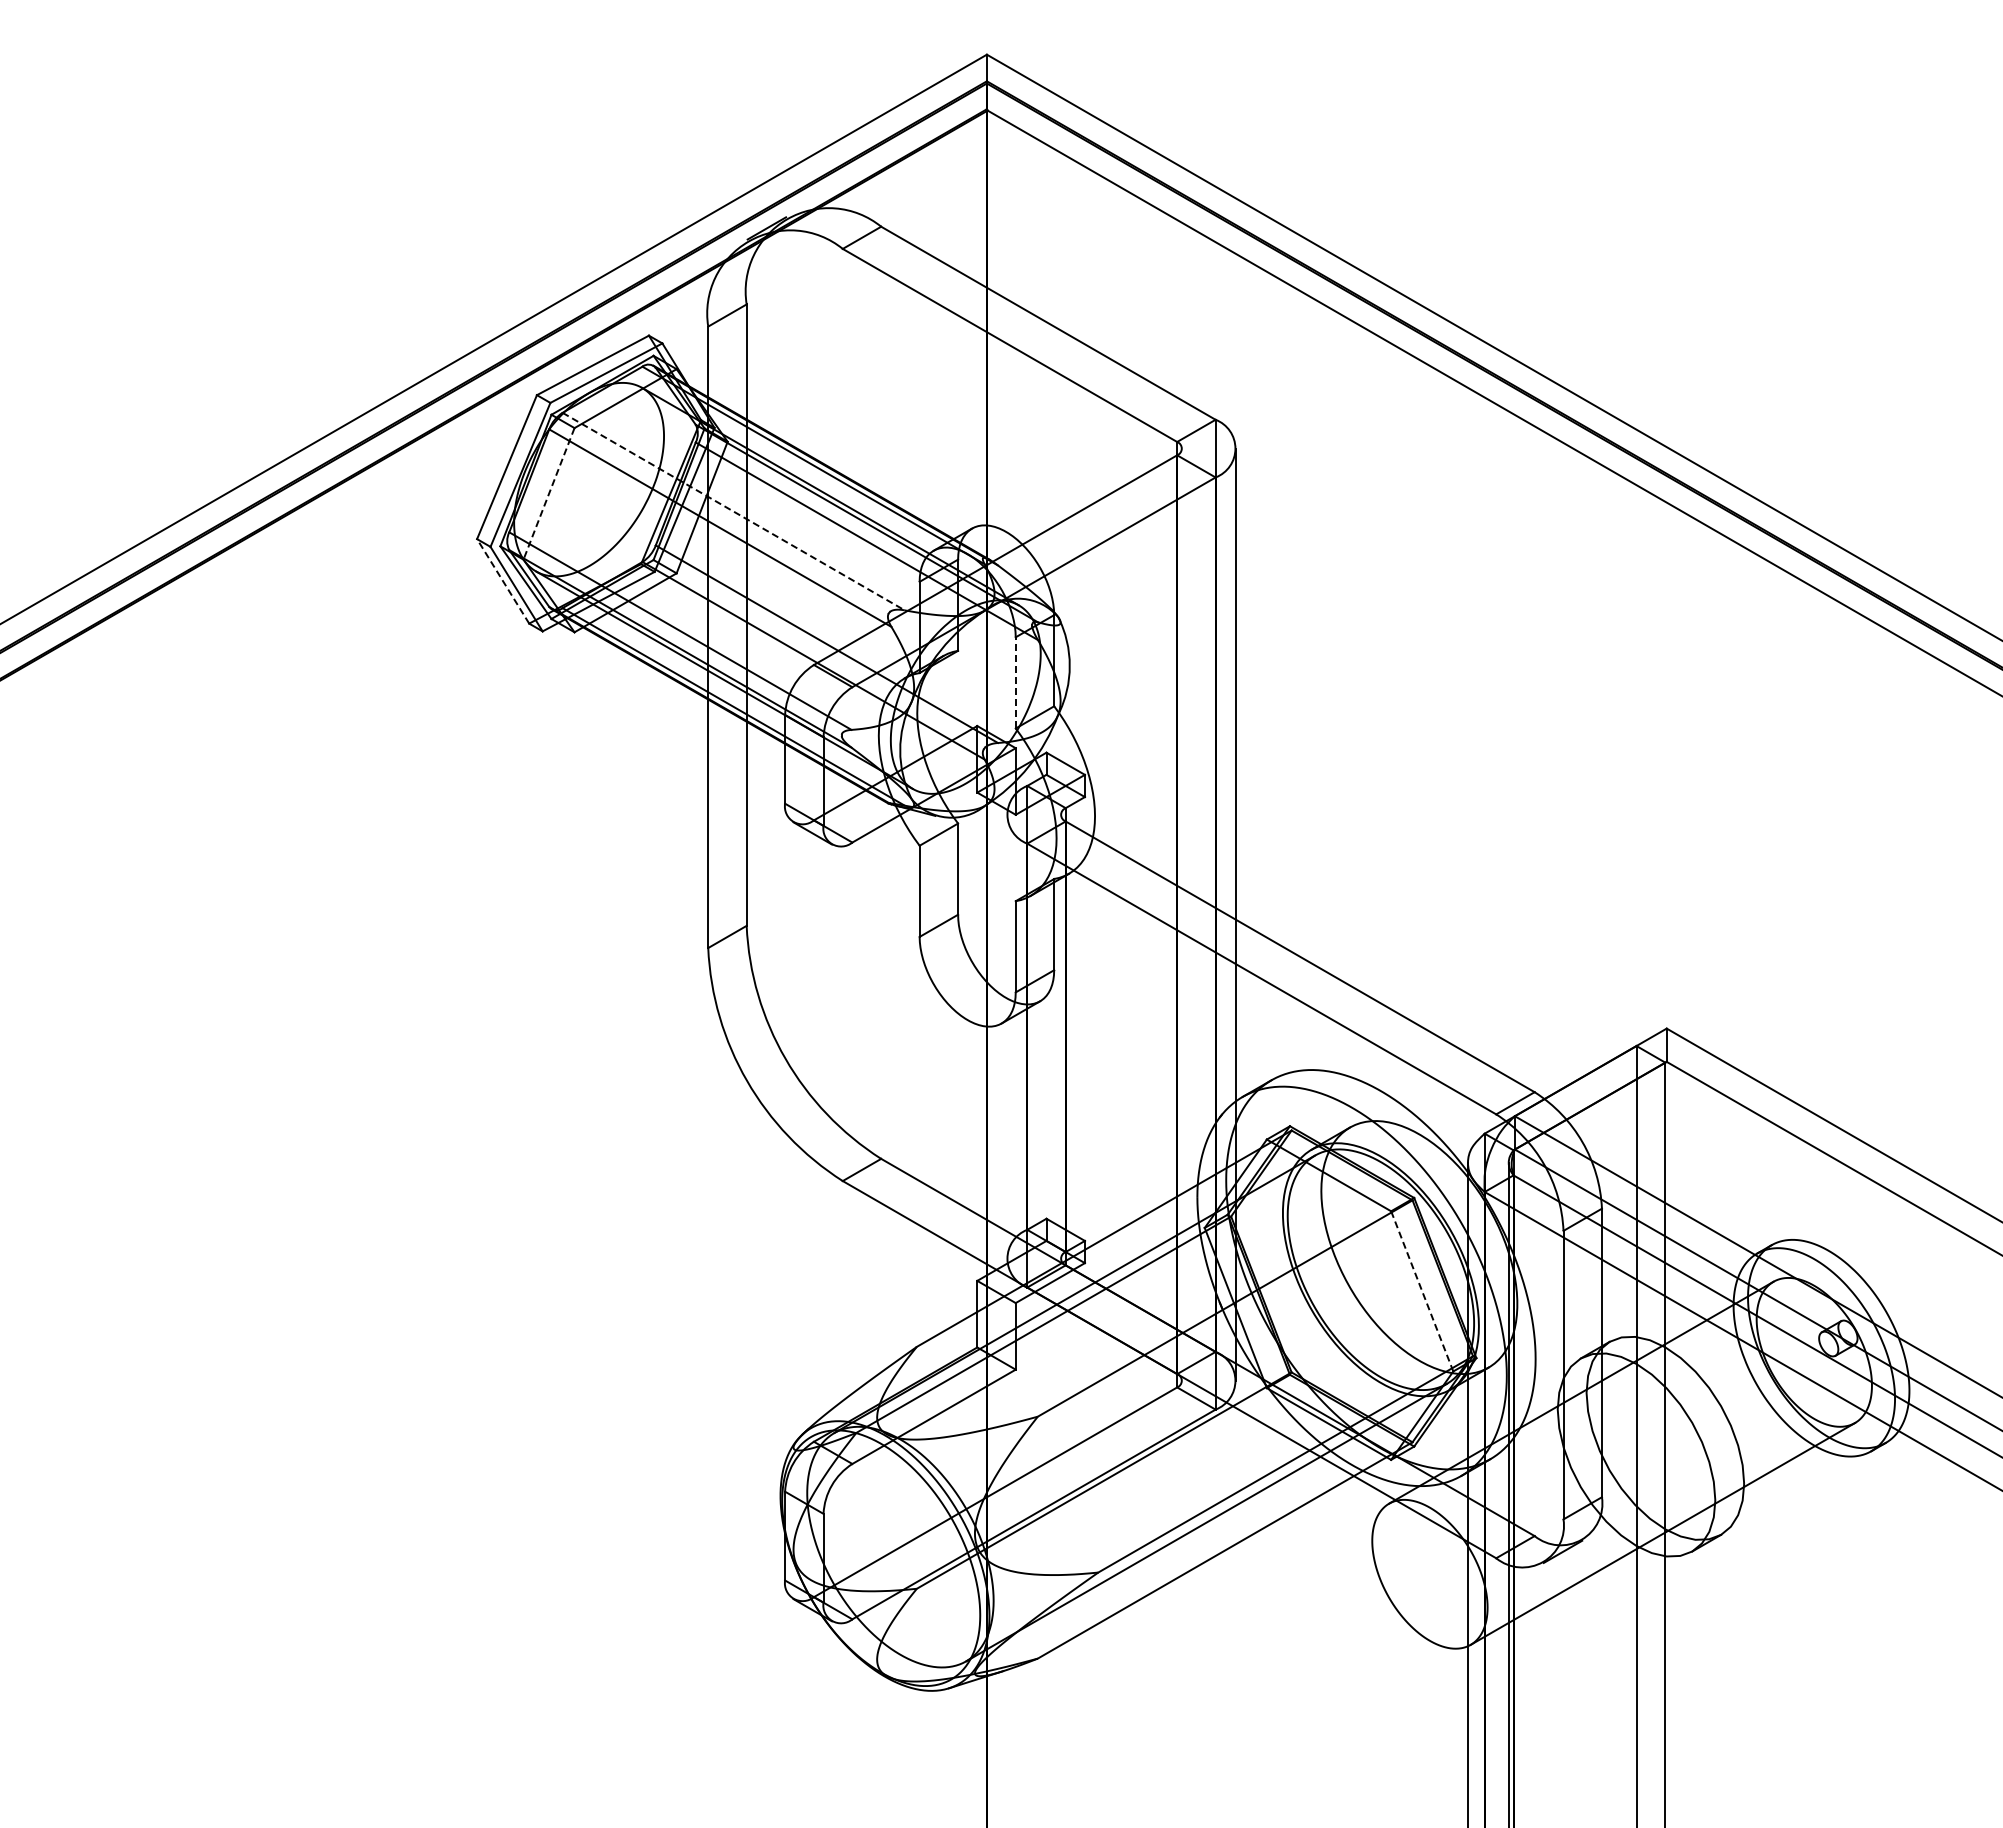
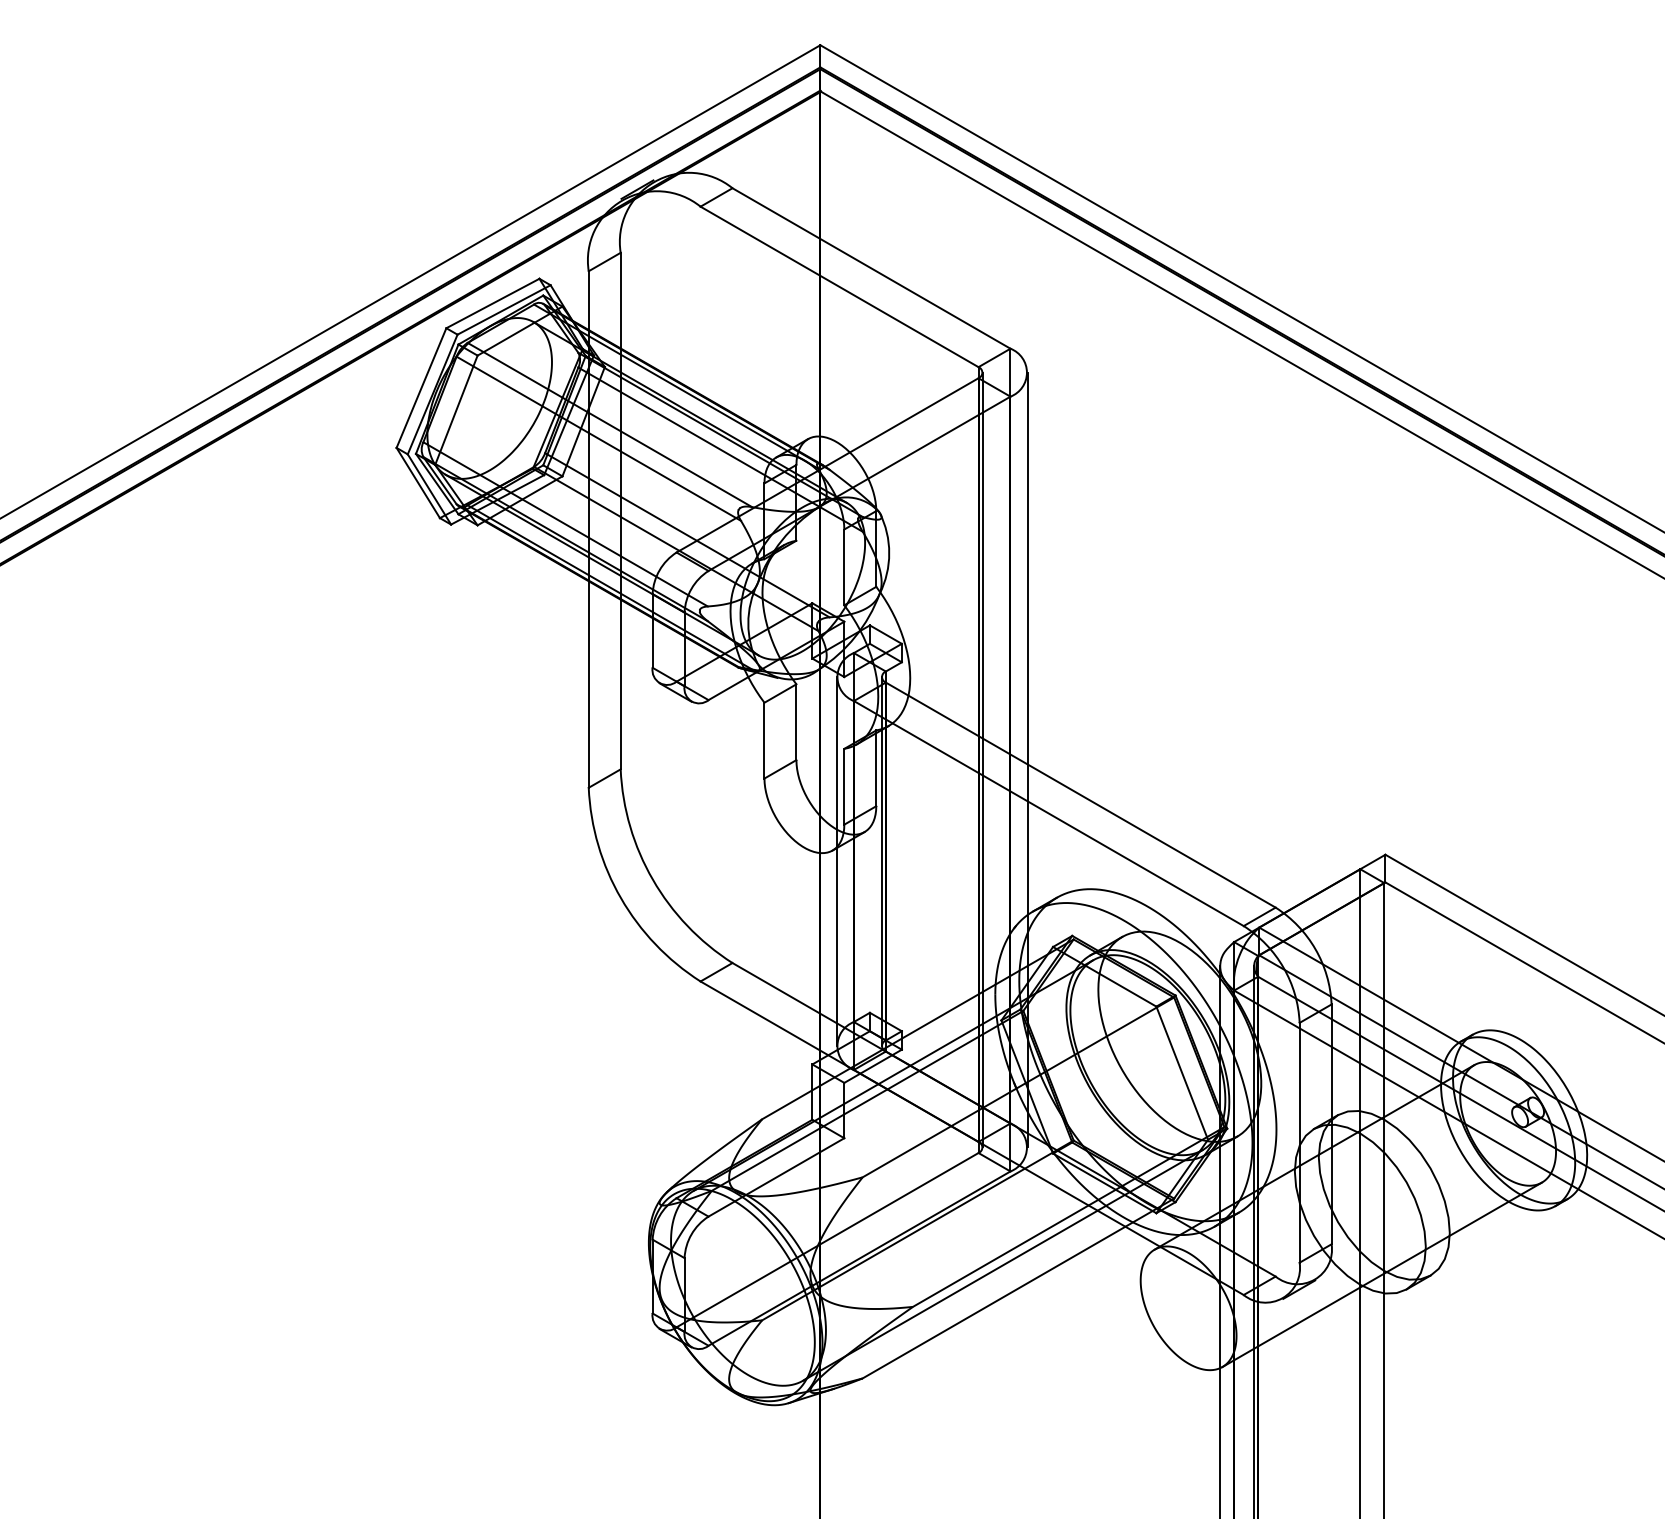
line: (549, 493) -> (456, 409), dashed -> solid
line: (733, 511) -> (609, 424), dashed -> solid
line: (503, 581) -> (418, 483), dashed -> solid
line: (1015, 682) -> (844, 567), dashed -> solid
line: (1181, 914) -> (982, 759), added
line: (1006, 1036) -> (836, 861), added
line: (1060, 1036) -> (881, 861), added
line: (1422, 1291) -> (1182, 1073), dashed -> solid

